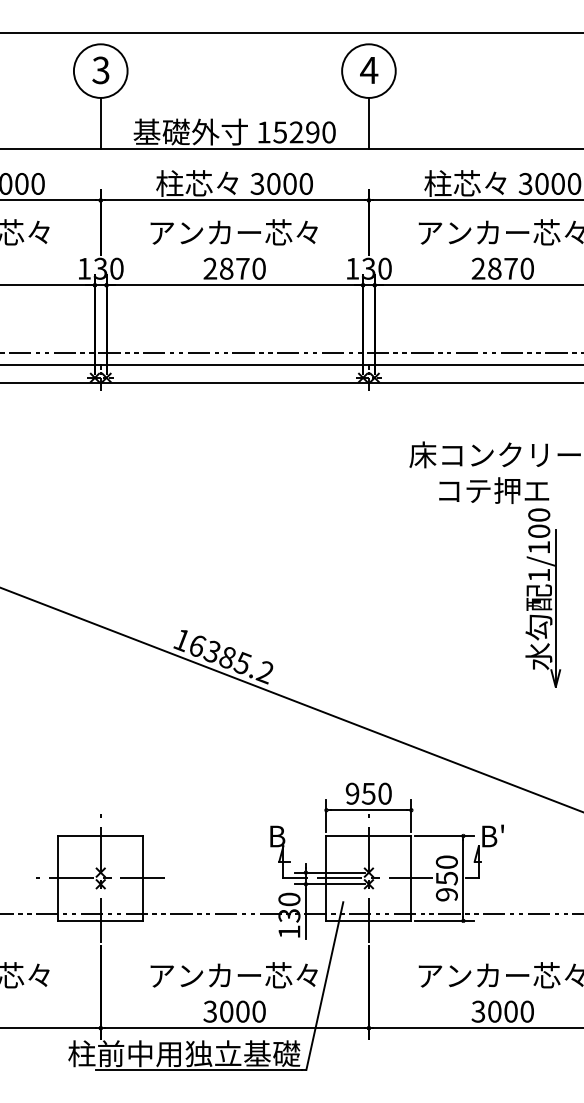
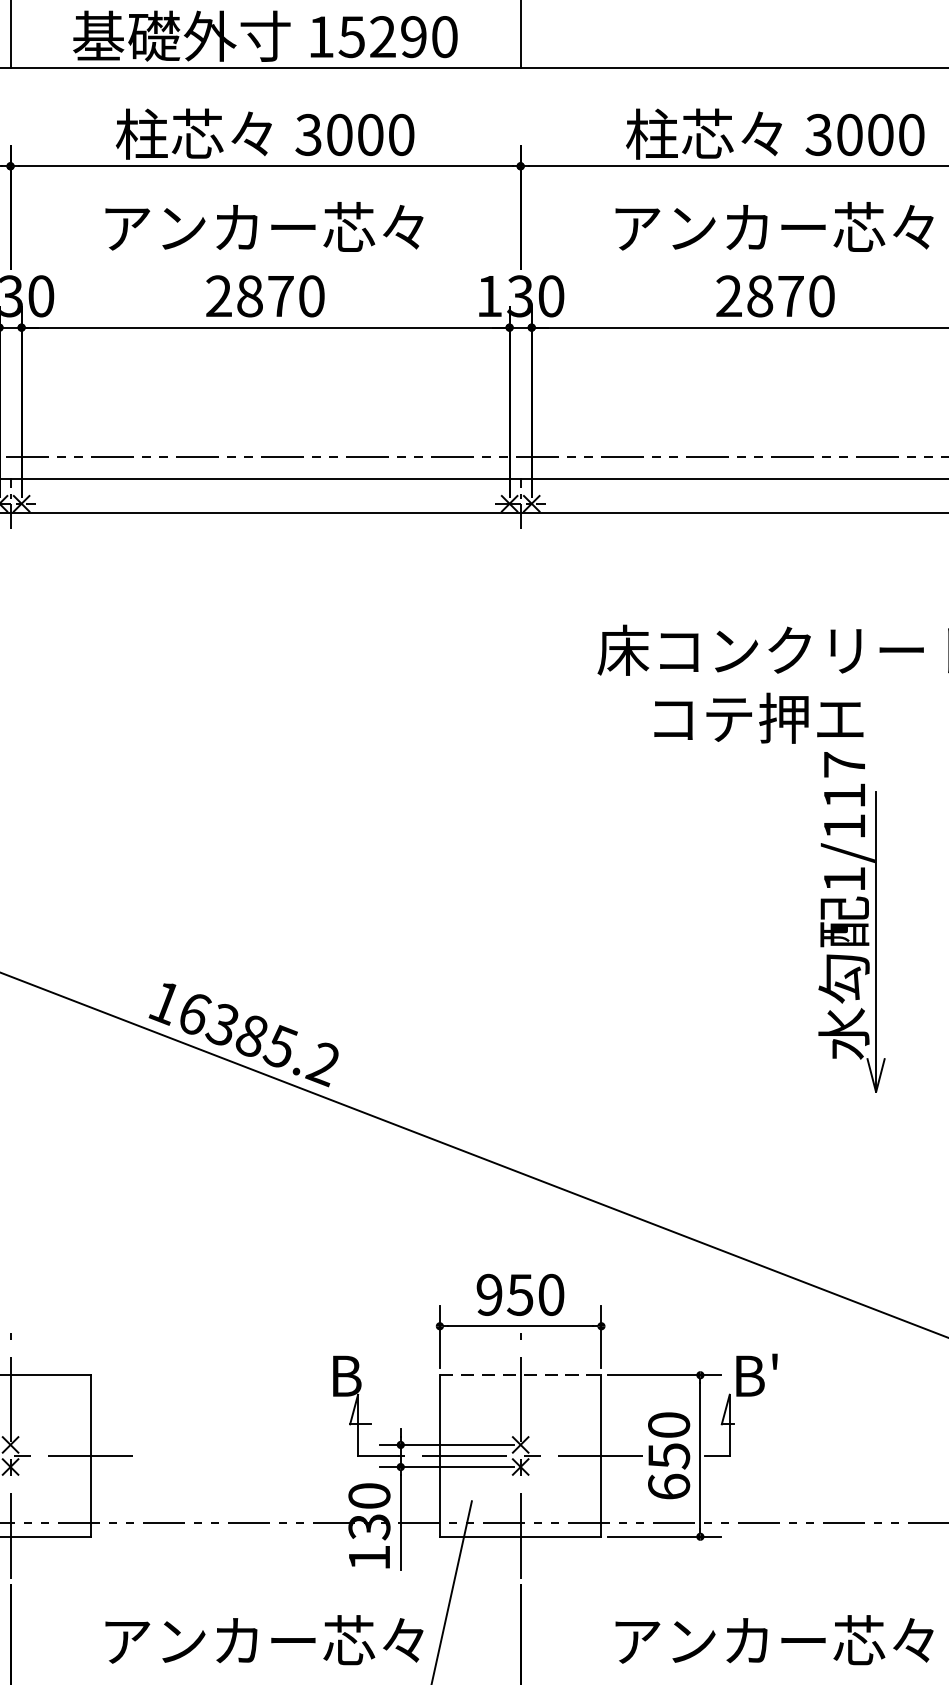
text: (539, 522) -> (845, 778), 1/100 -> 1/117
line: (369, 835) -> (521, 1374), solid -> dashed
text: (446, 894) -> (668, 1486), 950 -> 650

